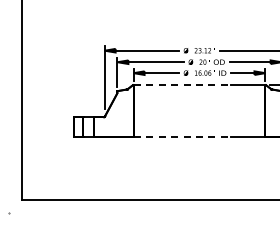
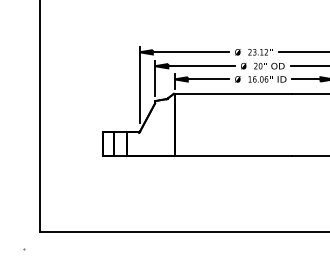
line: (182, 85) -> (233, 94), dashed -> solid
line: (182, 137) -> (233, 157), dashed -> solid

